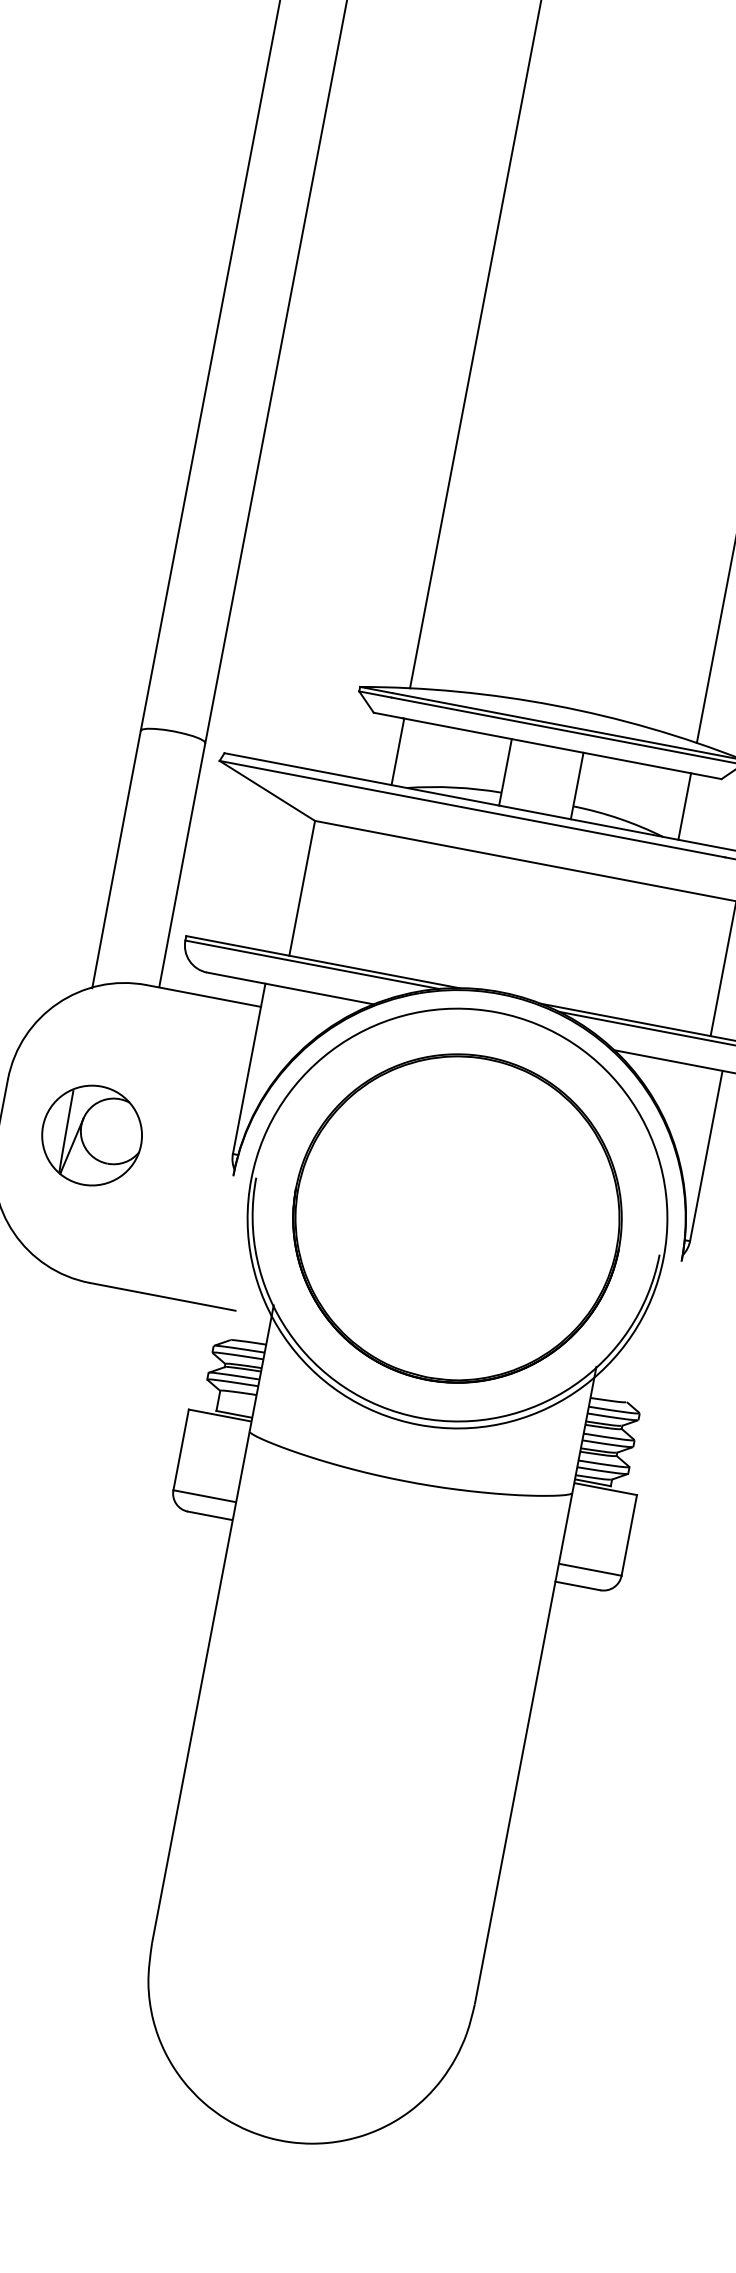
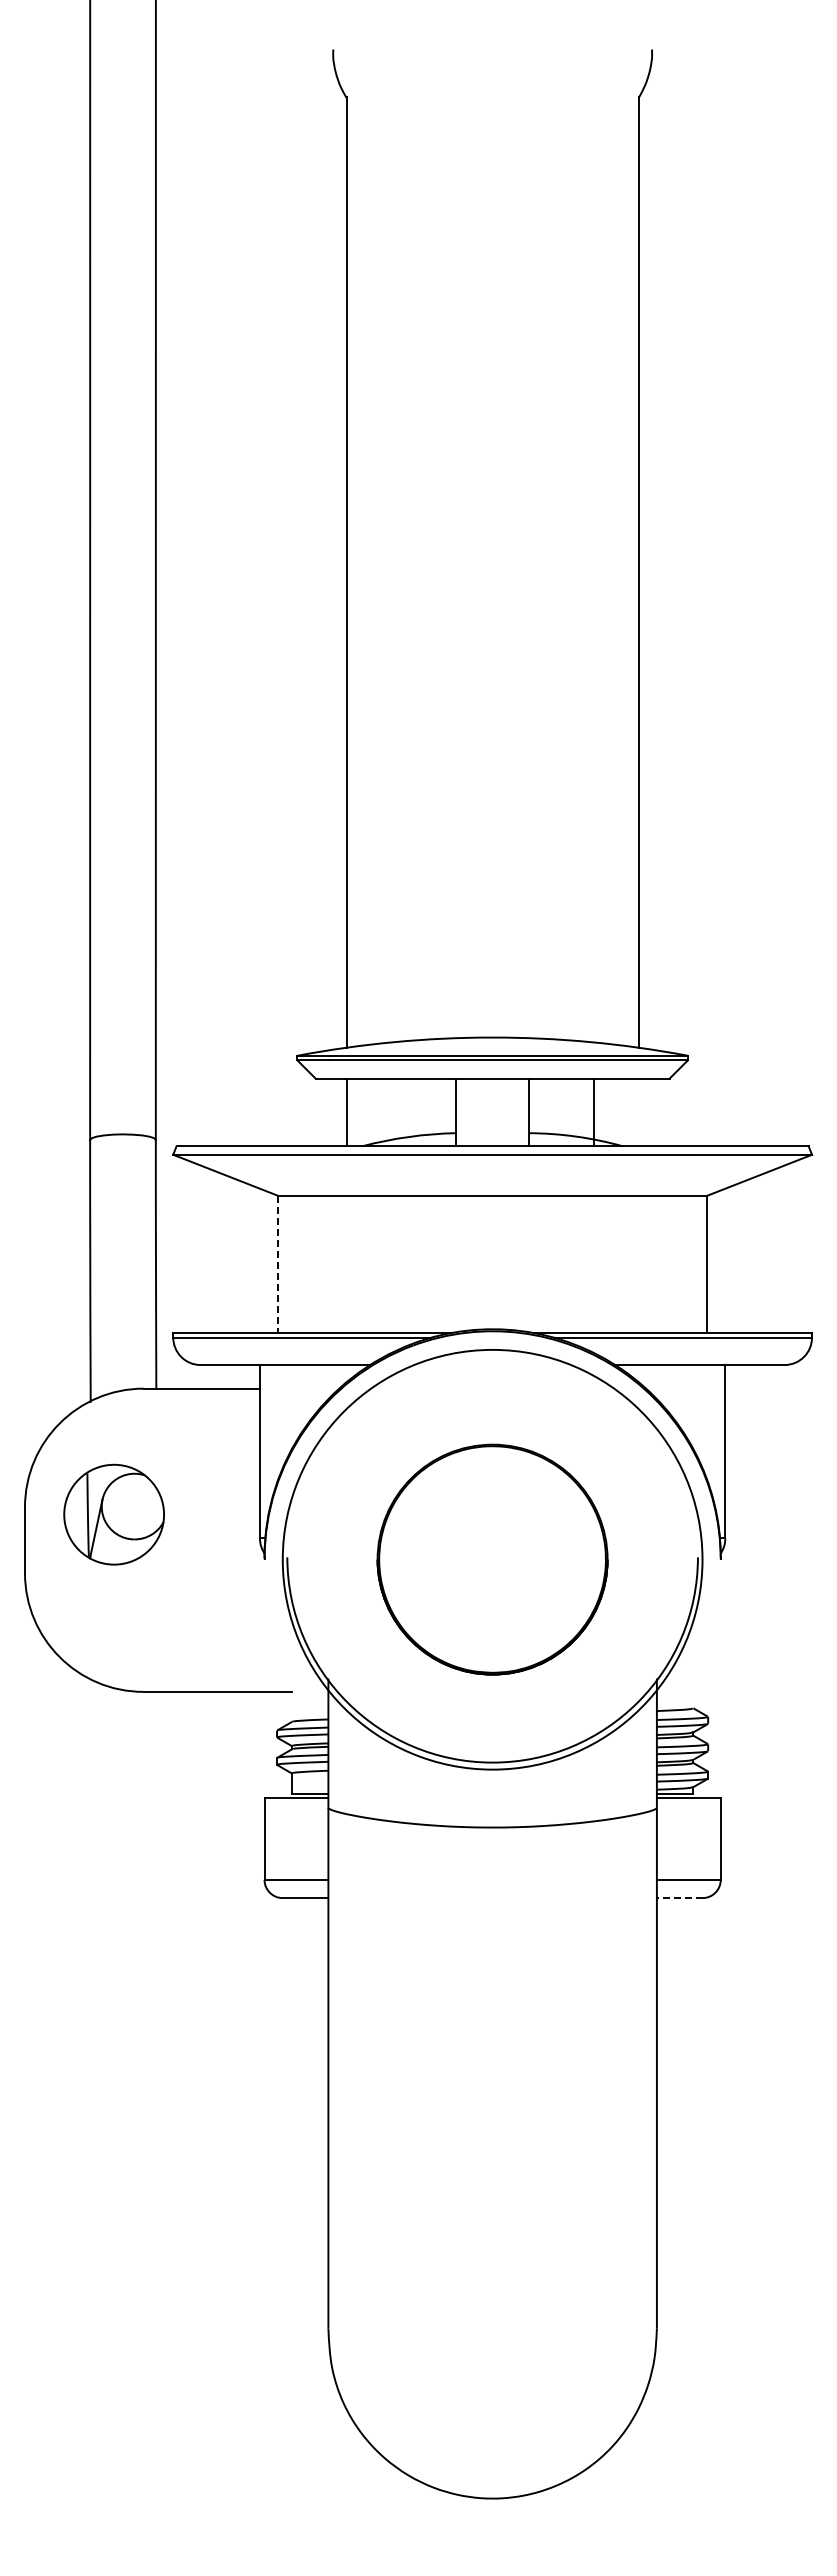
line: (684, 806) -> (593, 1112), moved
line: (302, 888) -> (278, 1264), solid -> dashed
part: (91, 1135) -> (113, 1514), moved
part: (457, 1218) -> (492, 1559), size x0.7
line: (577, 1586) -> (679, 1898), solid -> dashed

